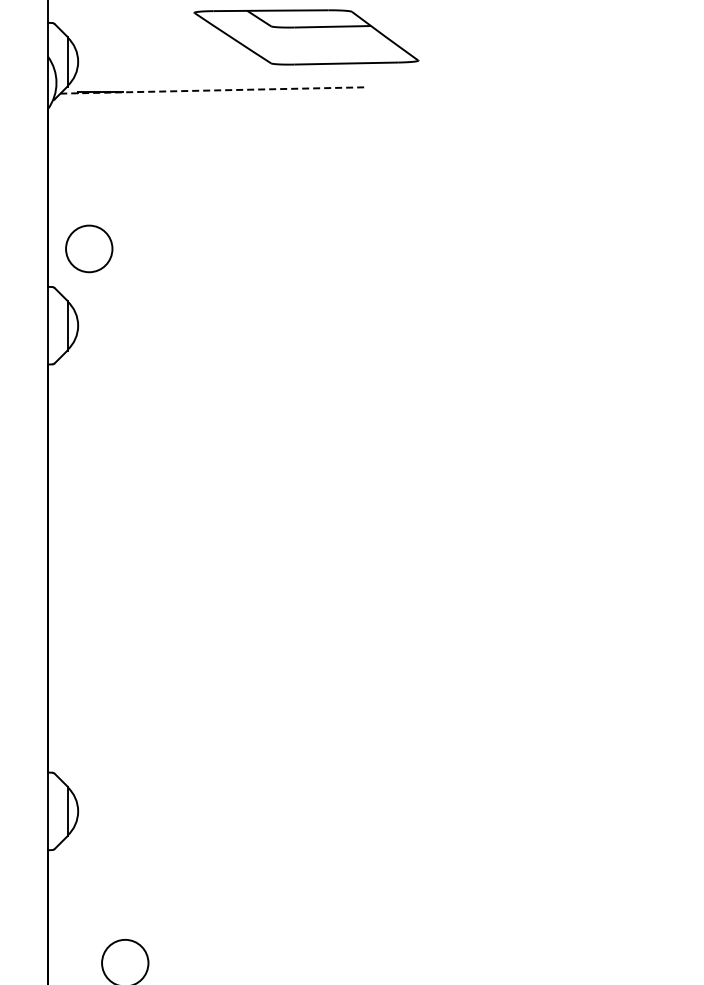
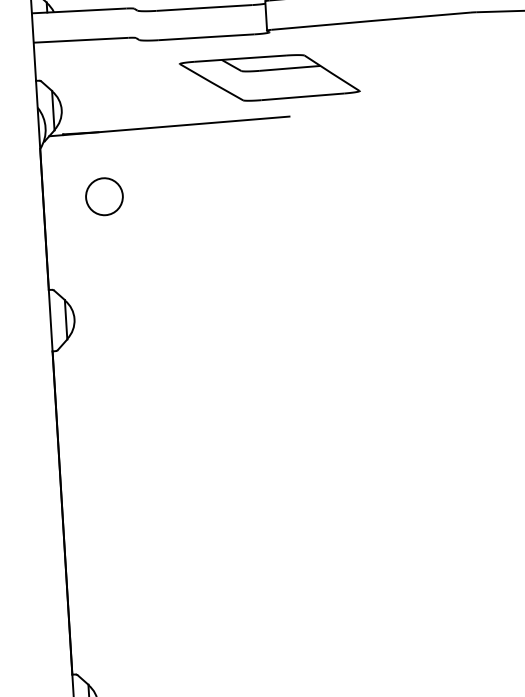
part: (306, 37) -> (269, 78), moved
line: (212, 90) -> (169, 126), dashed -> solid
part: (89, 248) -> (104, 196), moved

